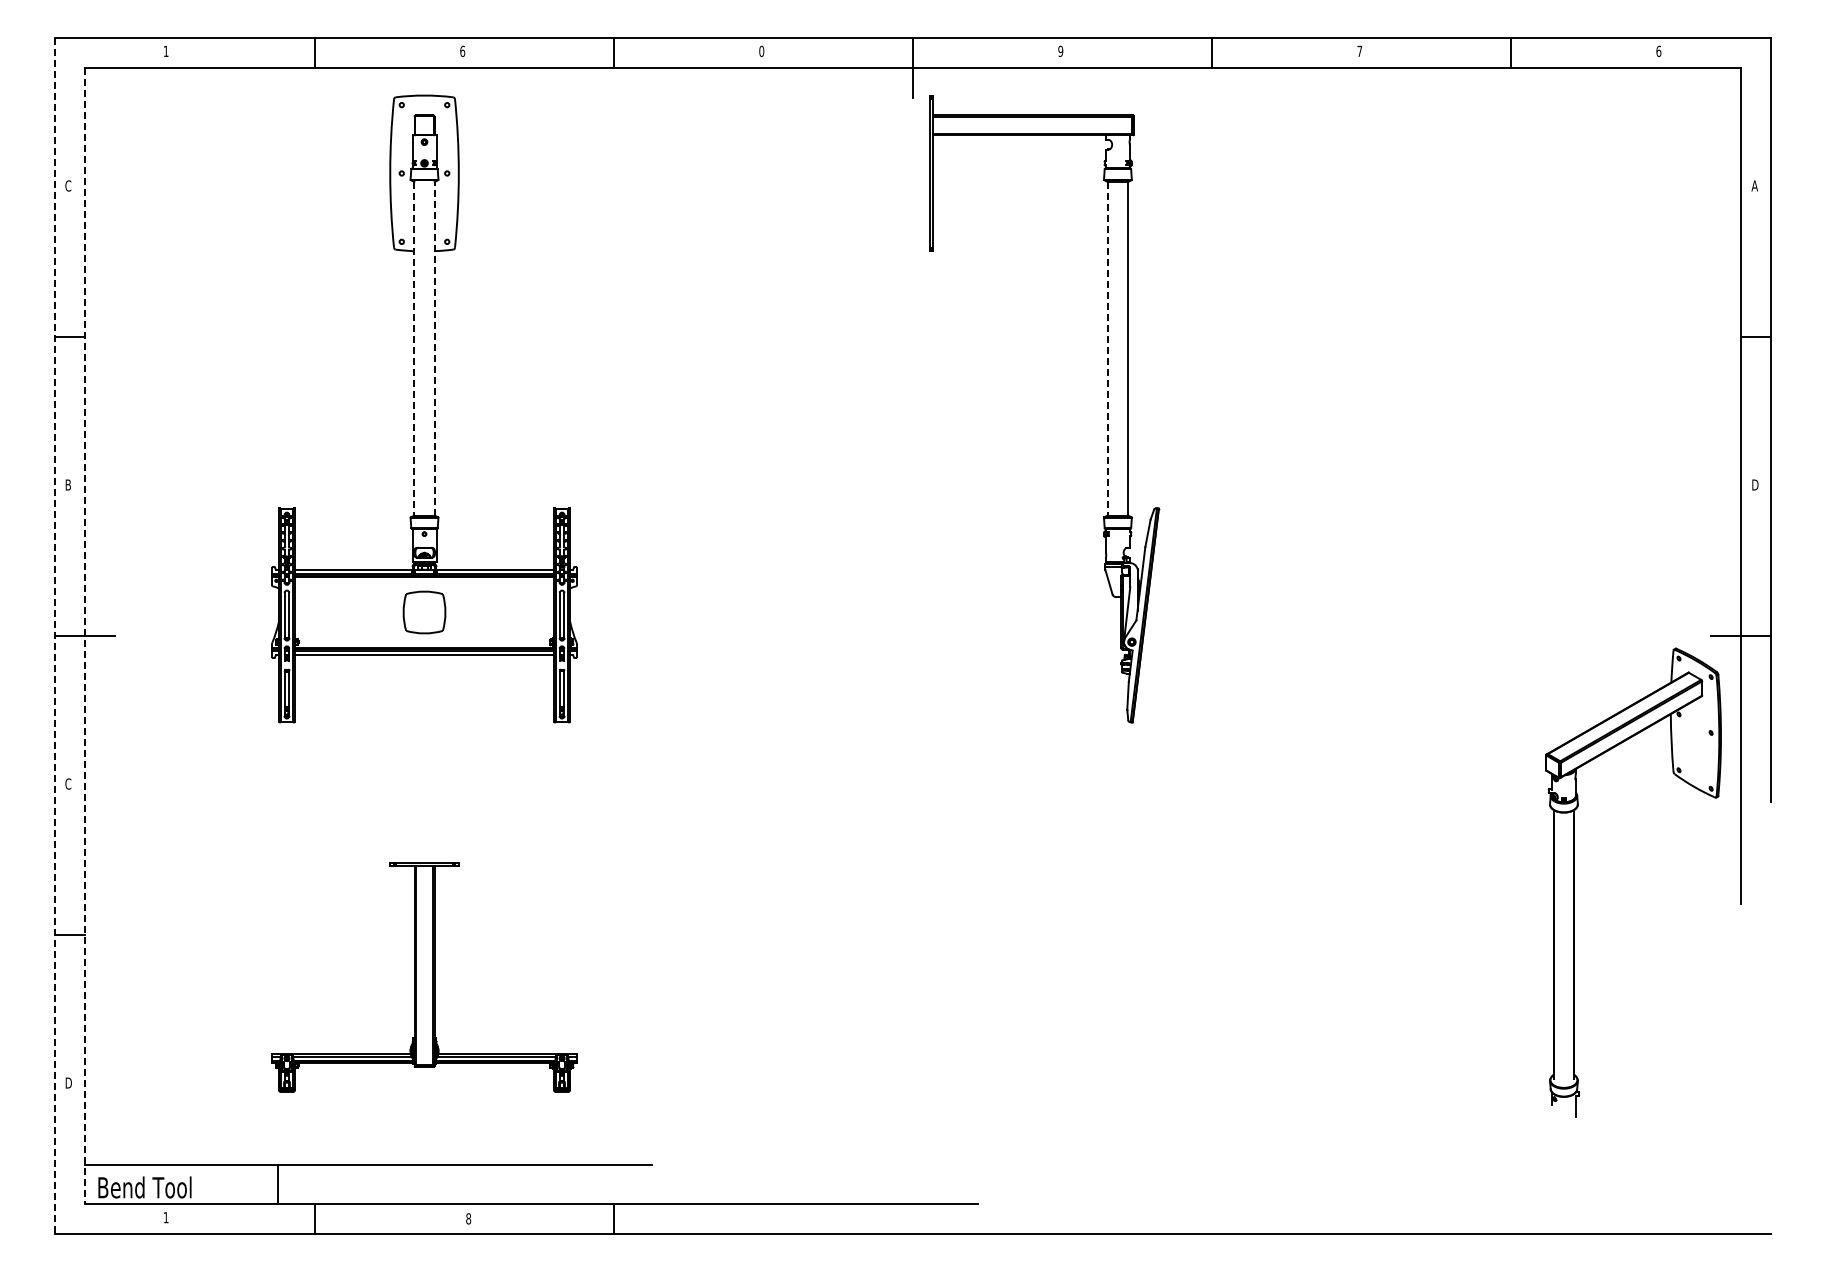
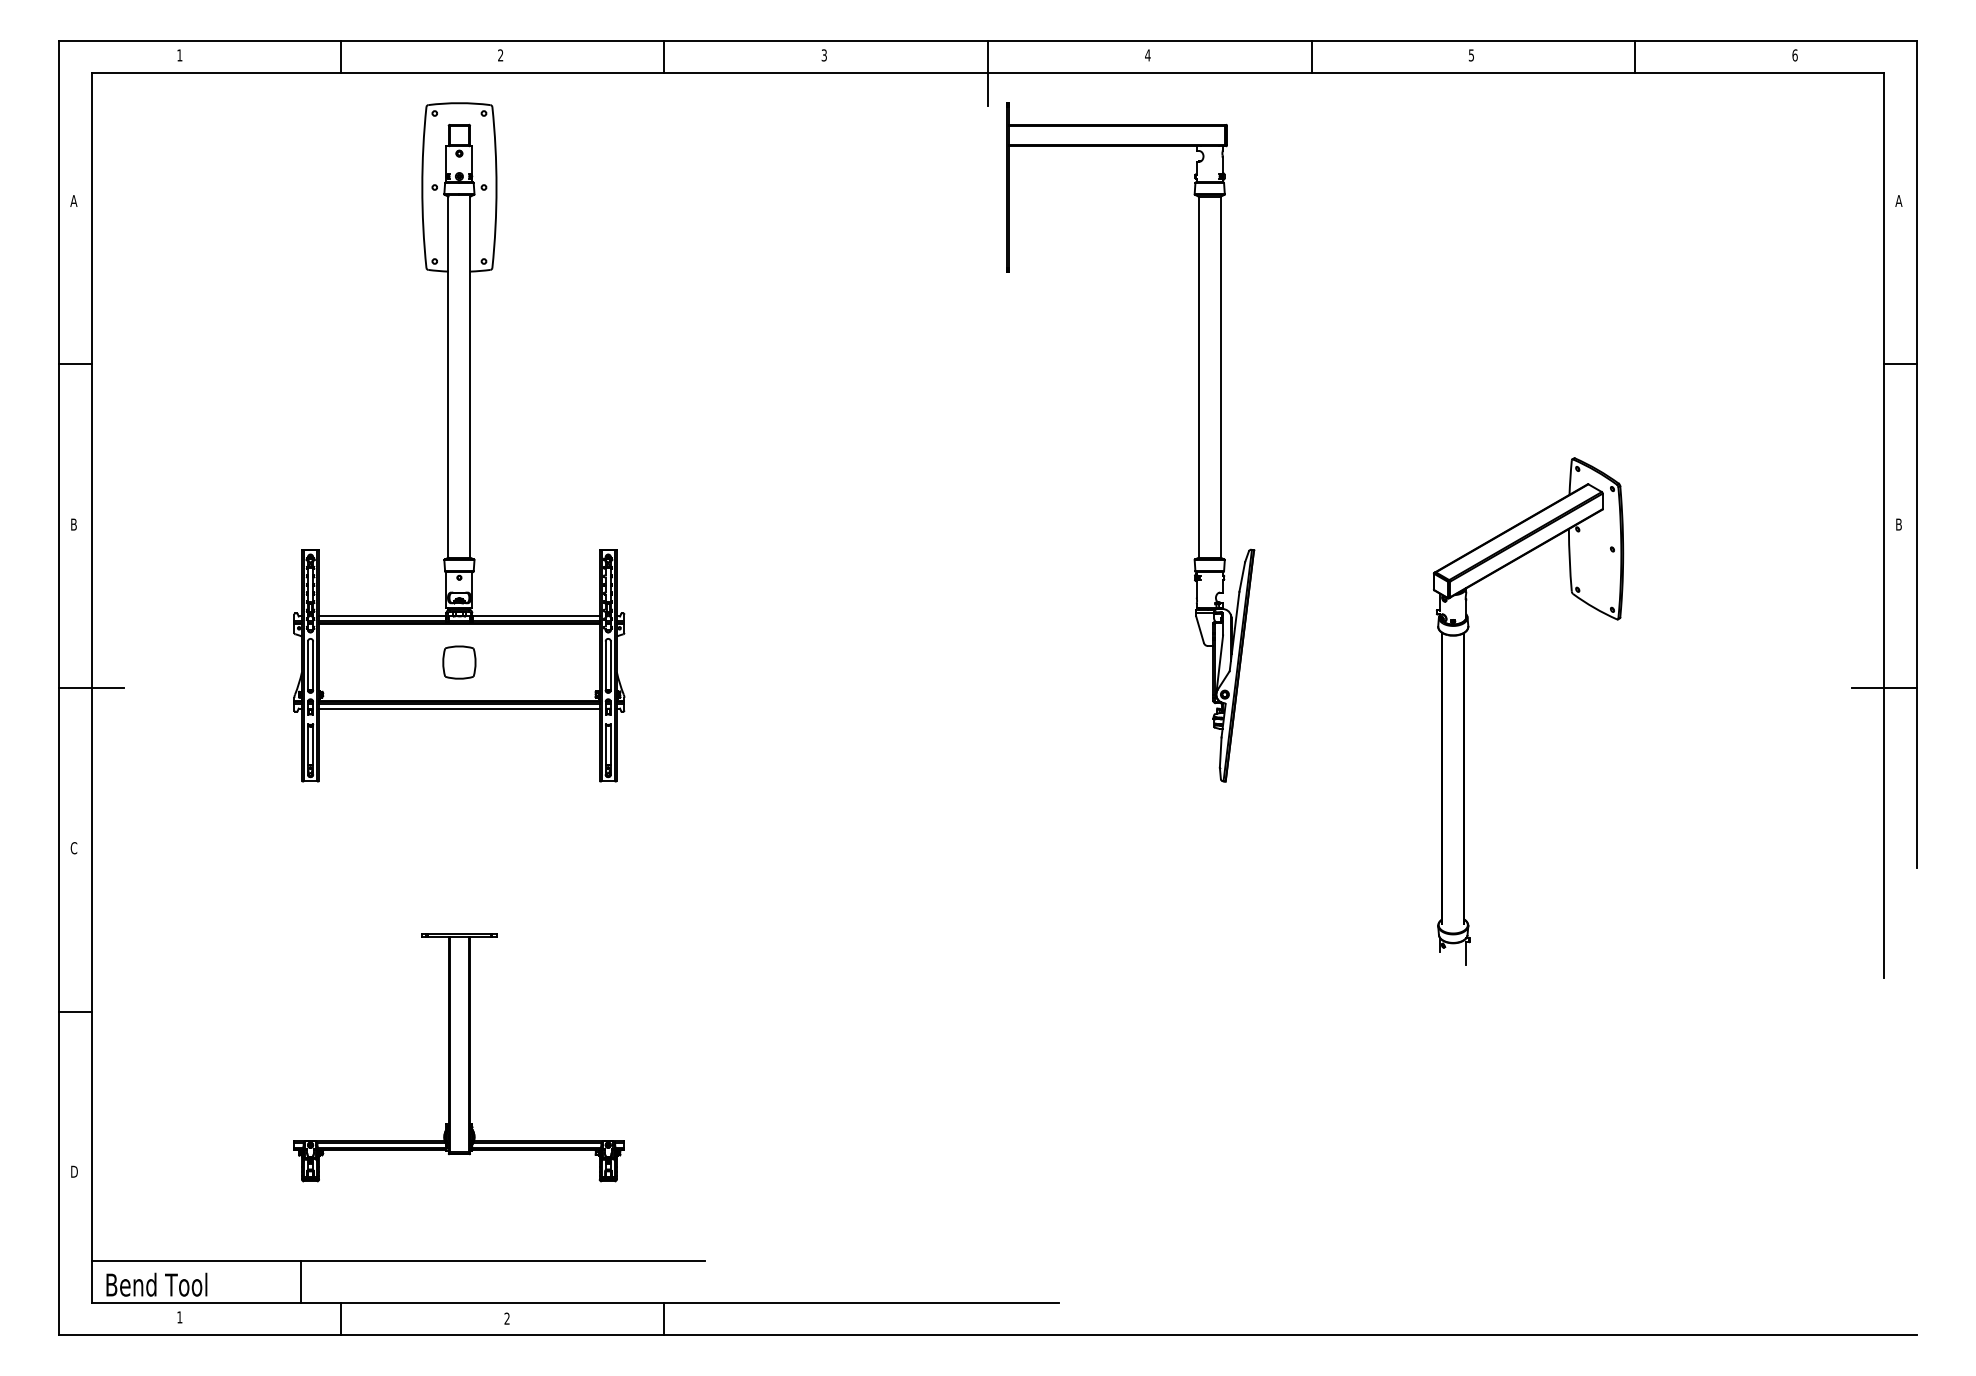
text: (761, 50) -> (824, 54), 0 -> 3
text: (462, 51) -> (500, 55), 6 -> 2
text: (1060, 51) -> (1147, 55), 9 -> 4
text: (1359, 51) -> (1471, 55), 7 -> 5
text: (68, 185) -> (74, 200), C -> A
line: (414, 348) -> (448, 376), dashed -> solid
line: (434, 348) -> (470, 376), dashed -> solid
line: (1107, 348) -> (1198, 376), dashed -> solid
text: (1755, 484) -> (1899, 524), D -> B
part: (424, 612) -> (459, 662), size x0.71
line: (54, 636) -> (59, 688), dashed -> solid
line: (84, 636) -> (91, 688), dashed -> solid
part: (1574, 882) -> (1464, 711), moved
text: (468, 1218) -> (507, 1318), 8 -> 2

